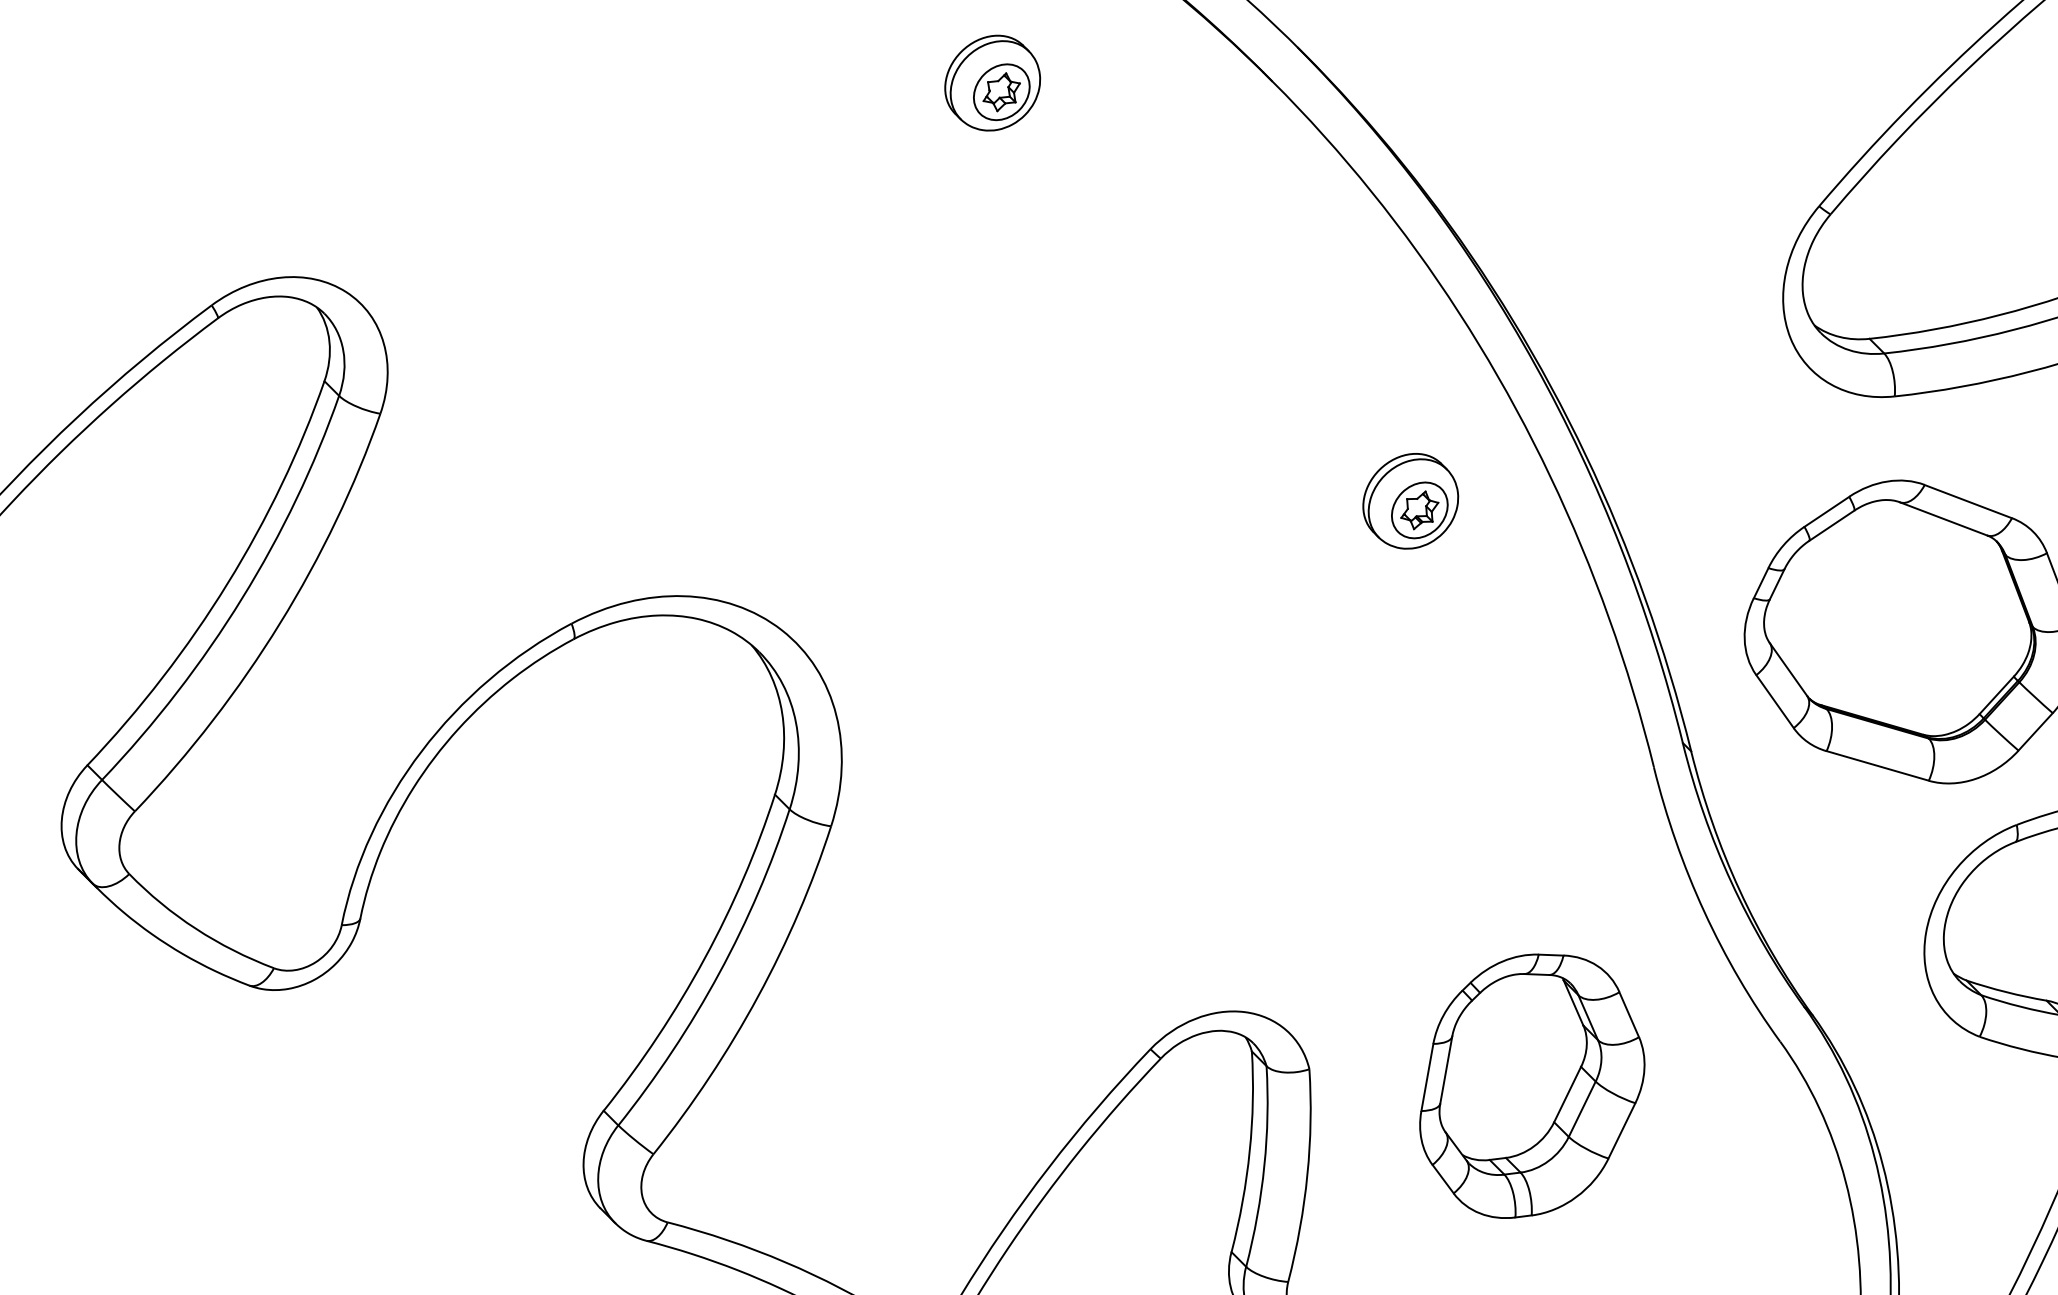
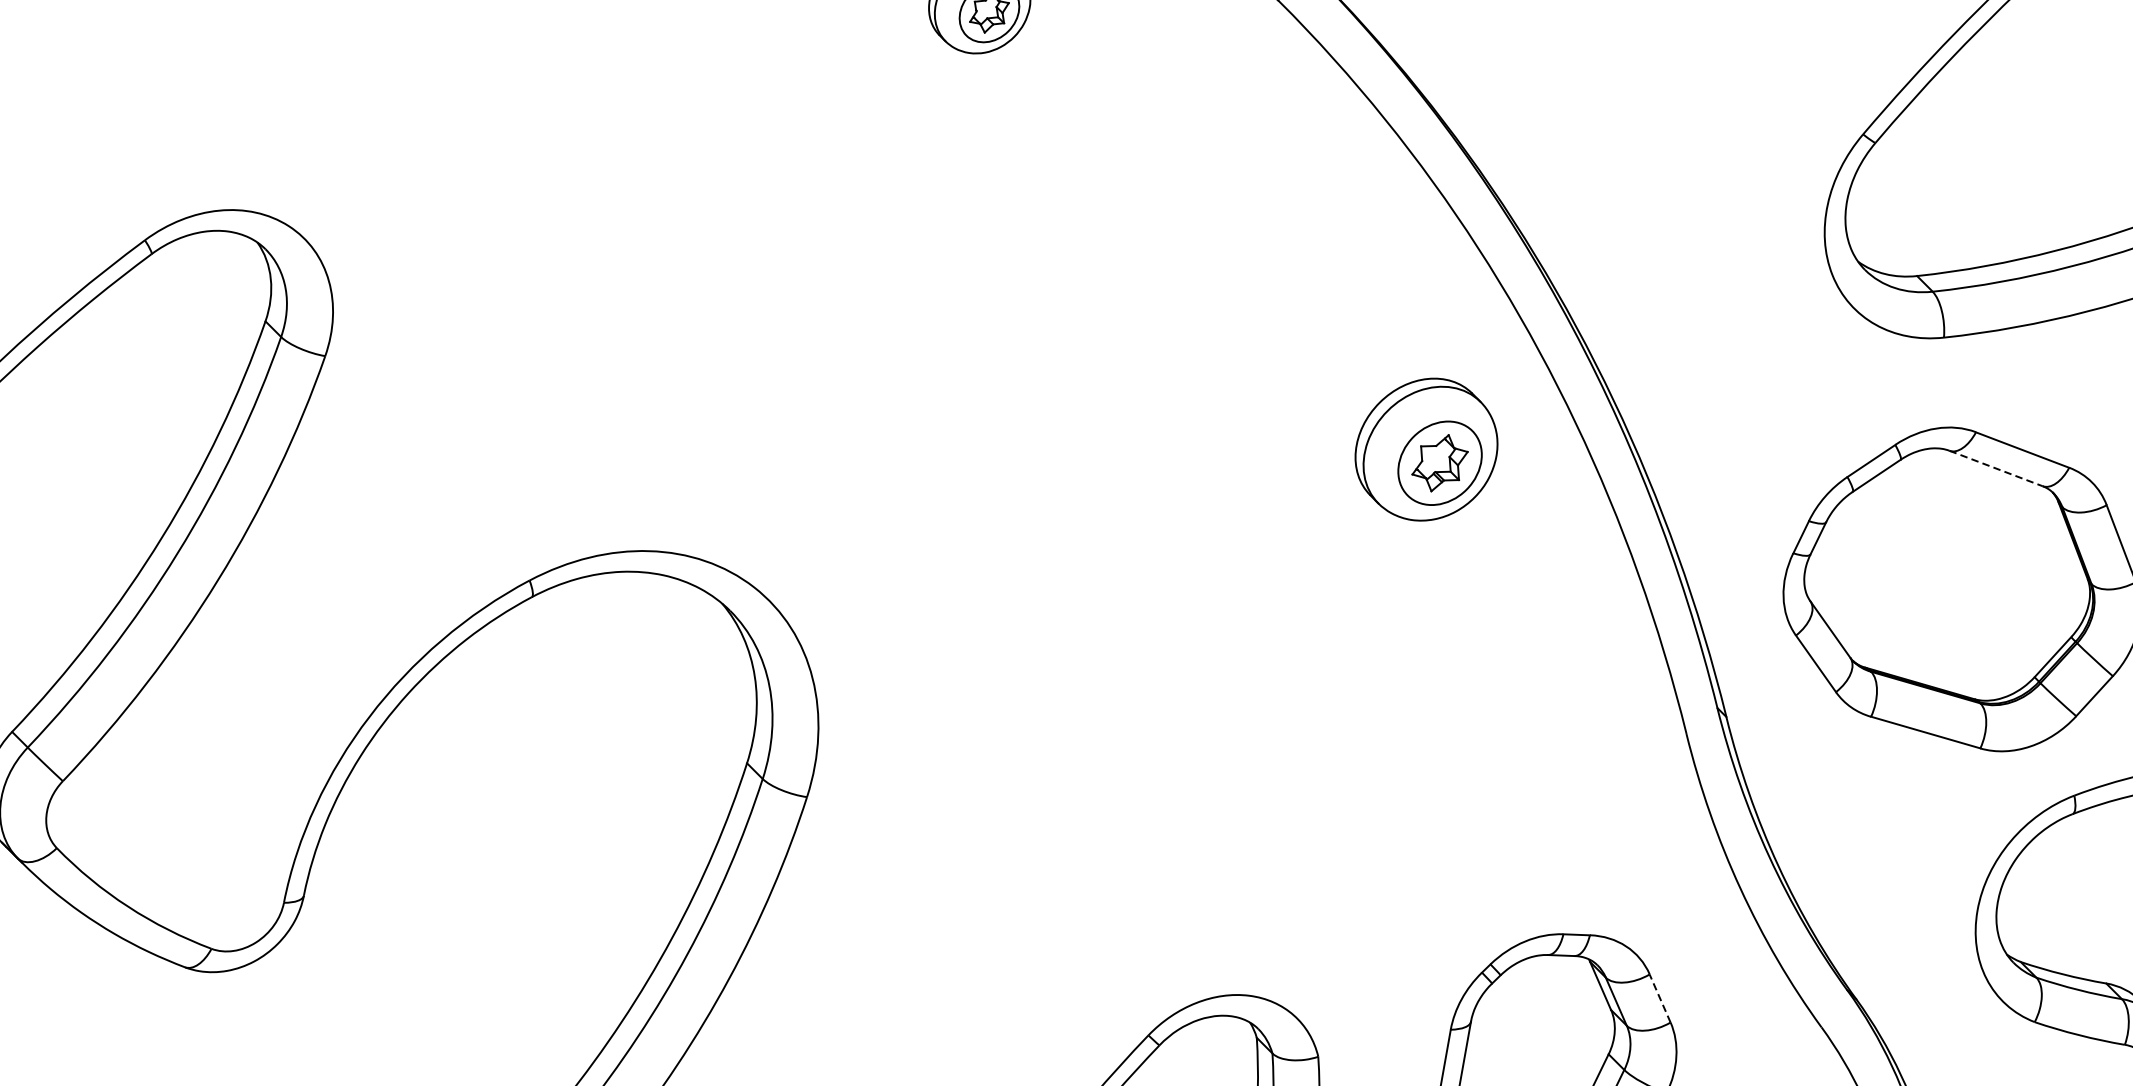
part: (1410, 501) -> (1426, 449), size x1.4
line: (1943, 518) -> (1996, 468), solid -> dashed
line: (1629, 1014) -> (1660, 998), solid -> dashed

